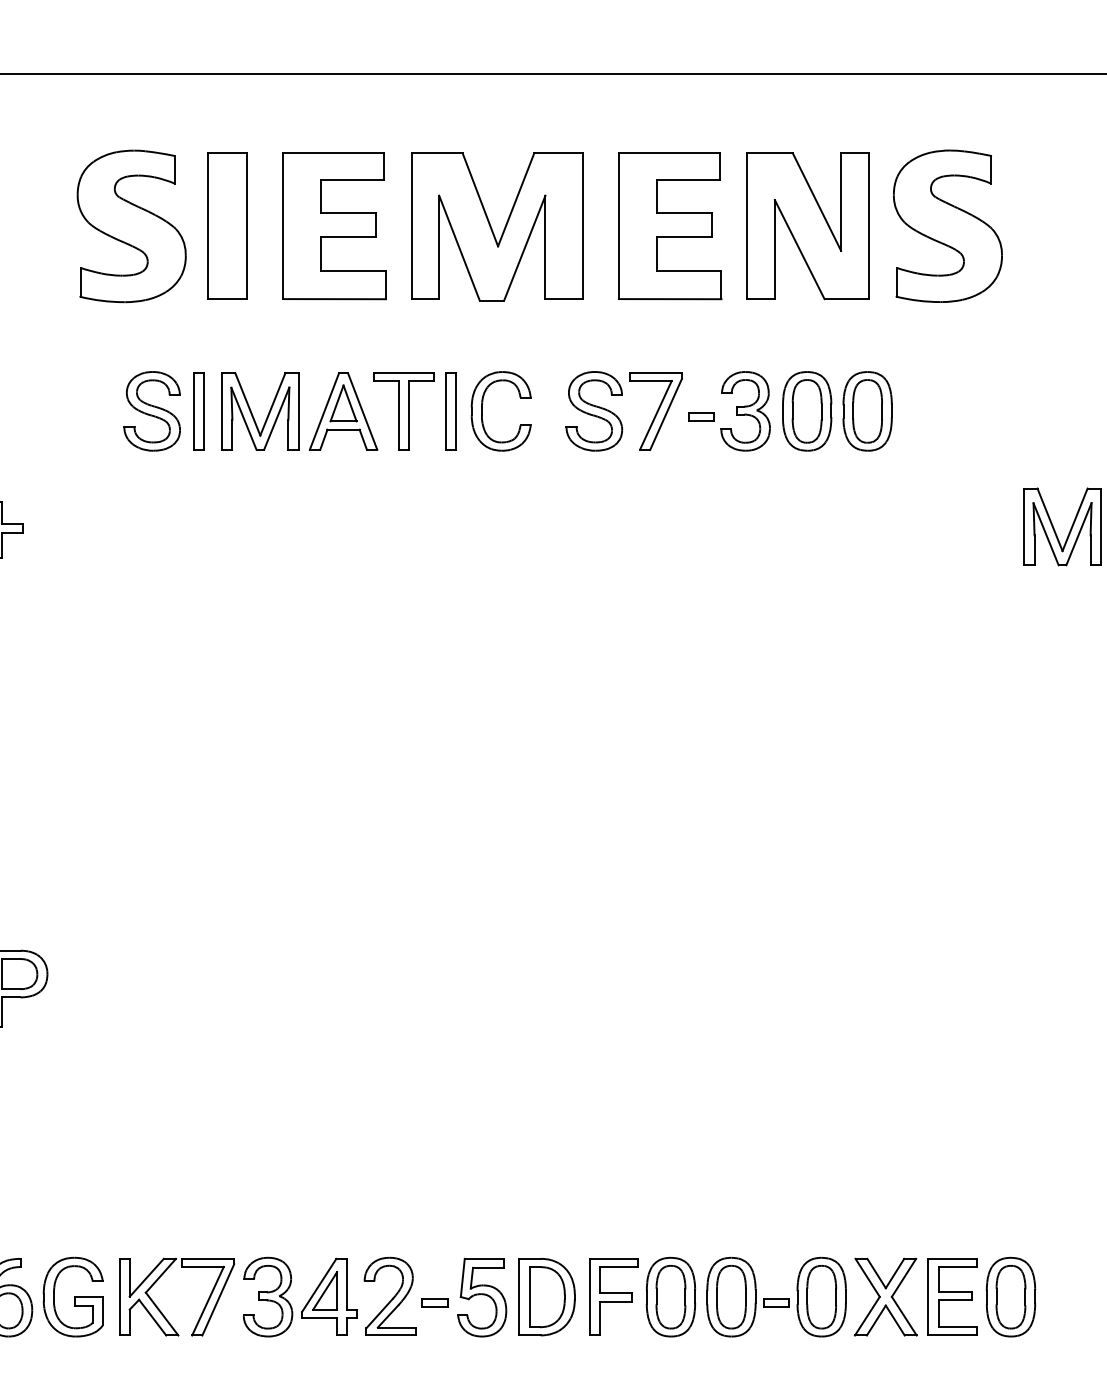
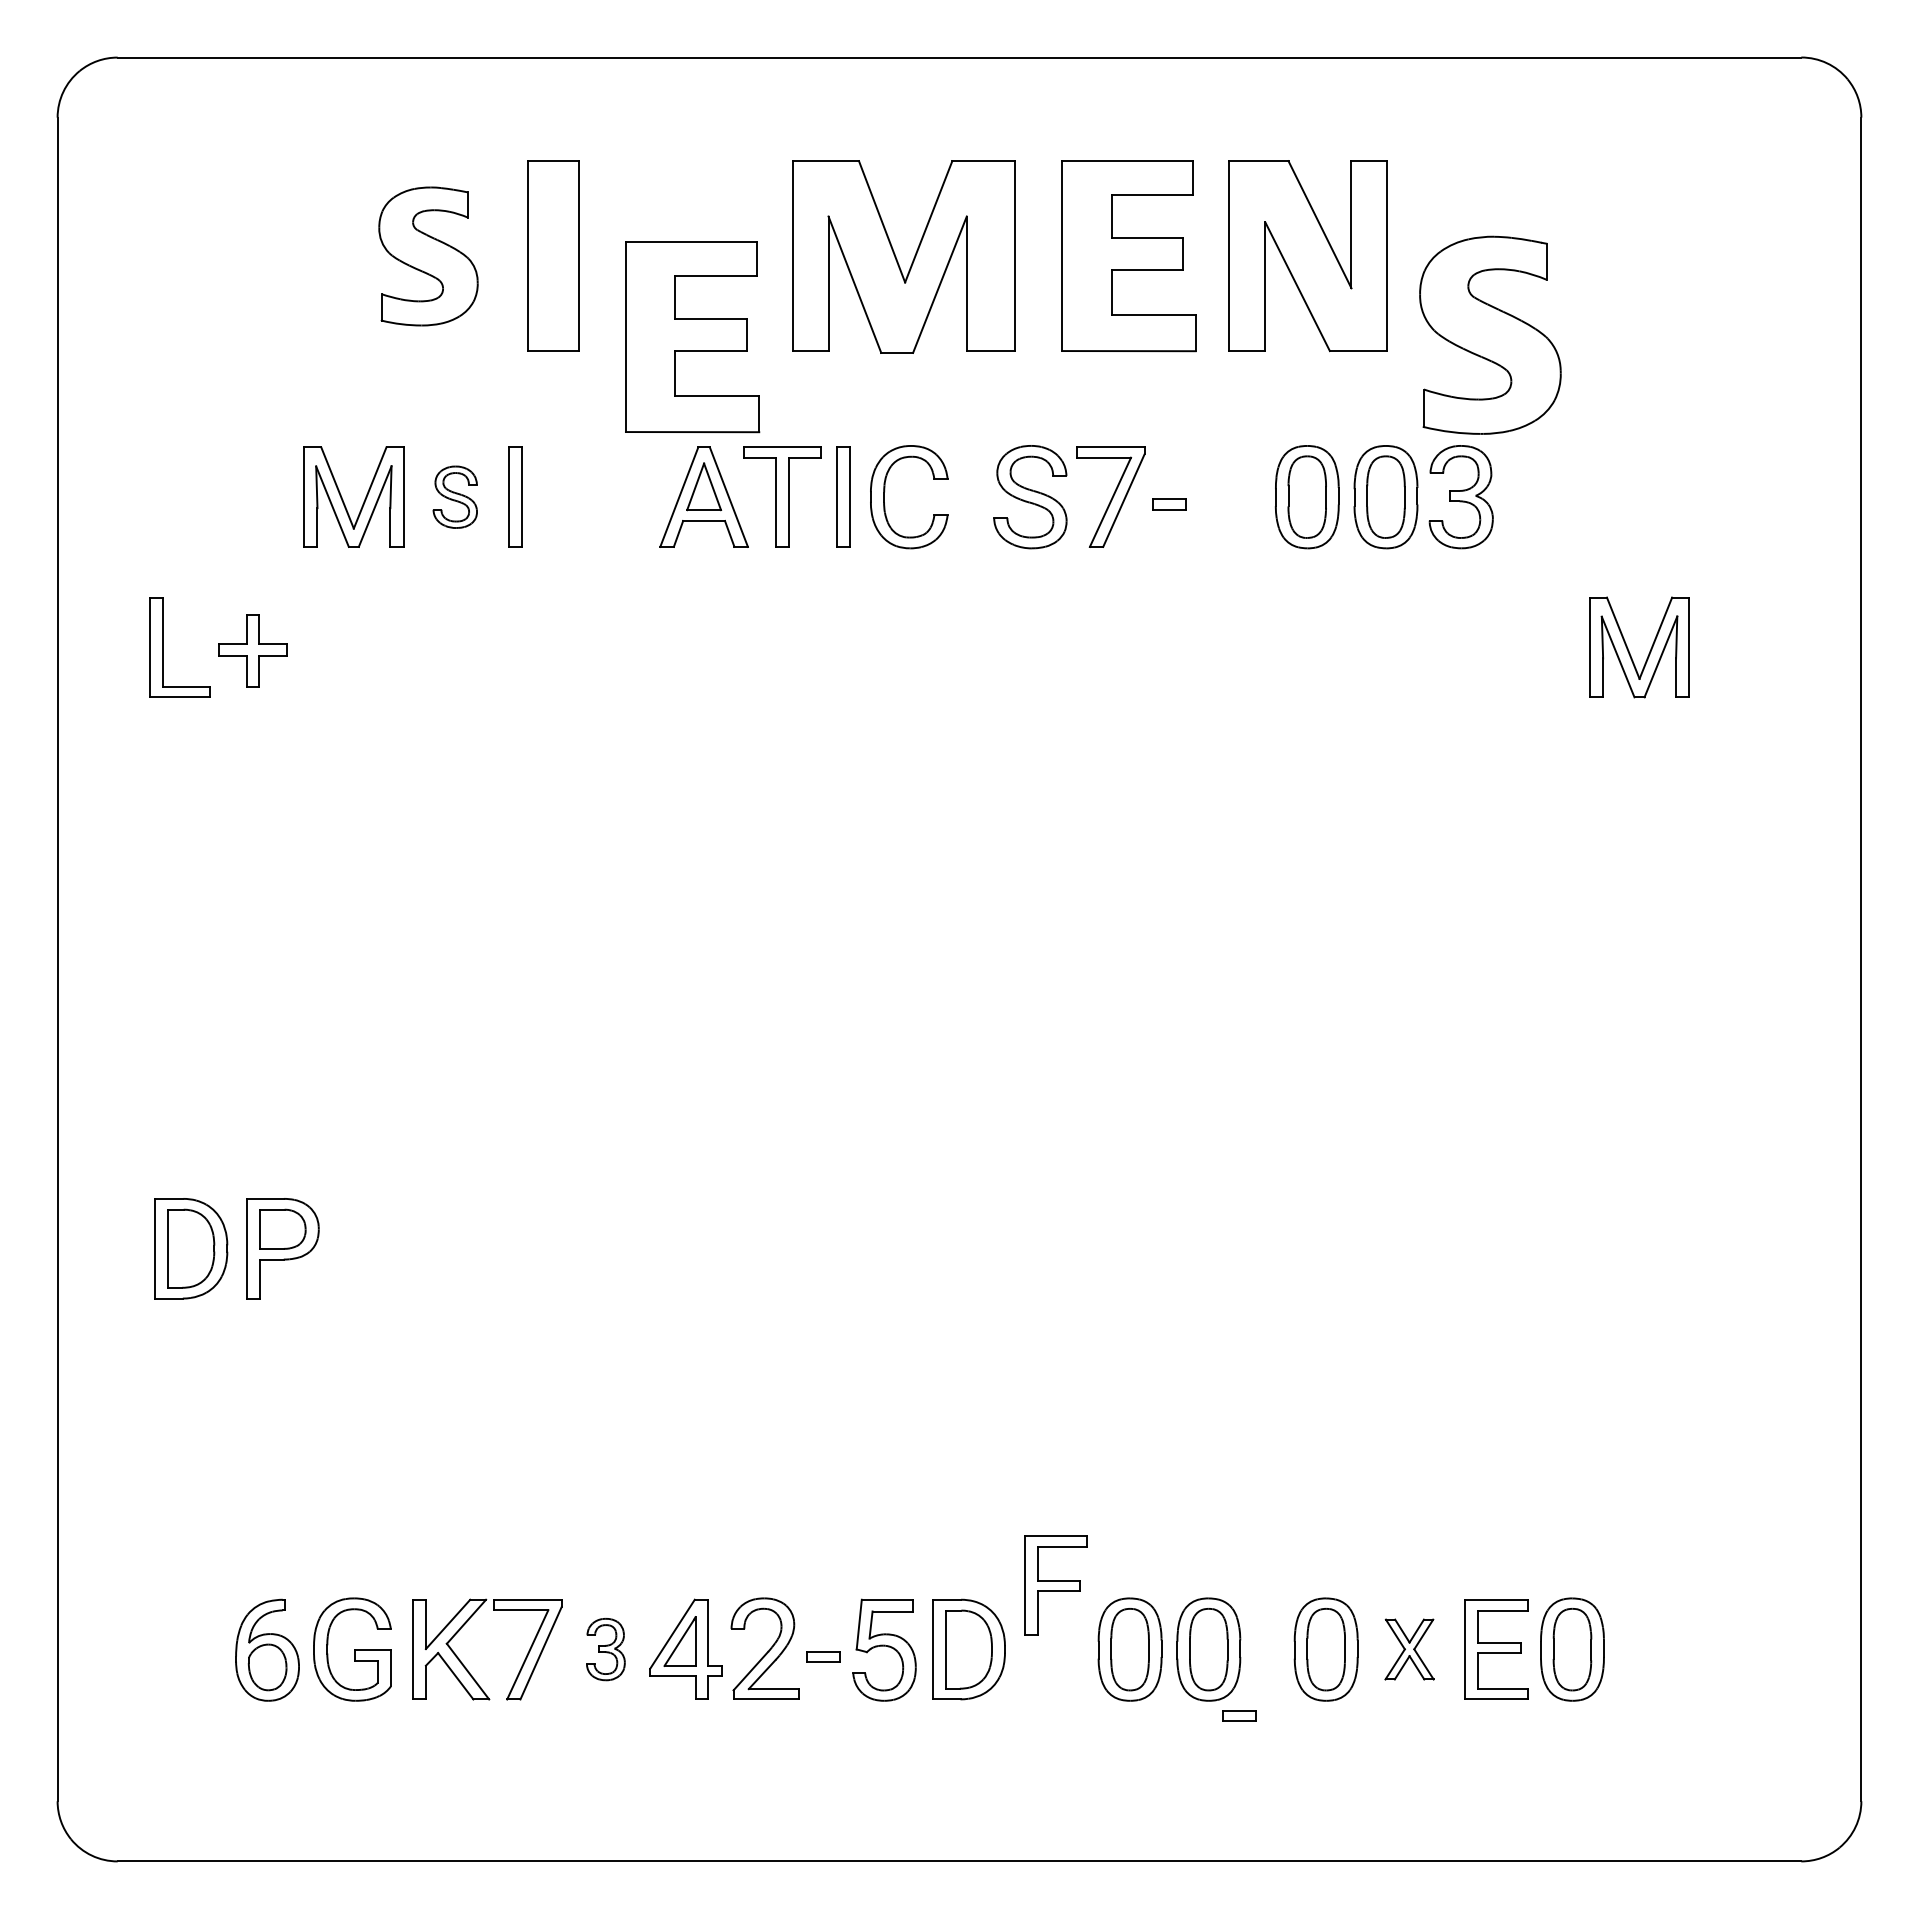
part: (947, 225) -> (1490, 334), moved
part: (131, 226) -> (428, 256), size x0.7
part: (334, 226) -> (692, 337), moved
part: (152, 411) -> (455, 497), size x0.6
part: (745, 411) -> (1460, 497), moved
part: (252, 413) -> (343, 499), moved
part: (267, 1297) -> (605, 1649), size x0.6
part: (613, 1297) -> (1055, 1585), moved
part: (885, 1297) -> (1409, 1649), size x0.6
part: (776, 1302) -> (1239, 1715), moved

